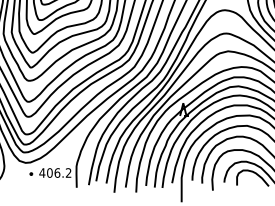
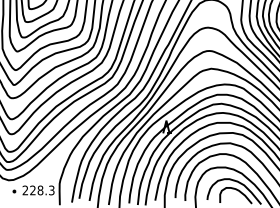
text: (55, 173) -> (38, 190), 406.2 -> 228.3

